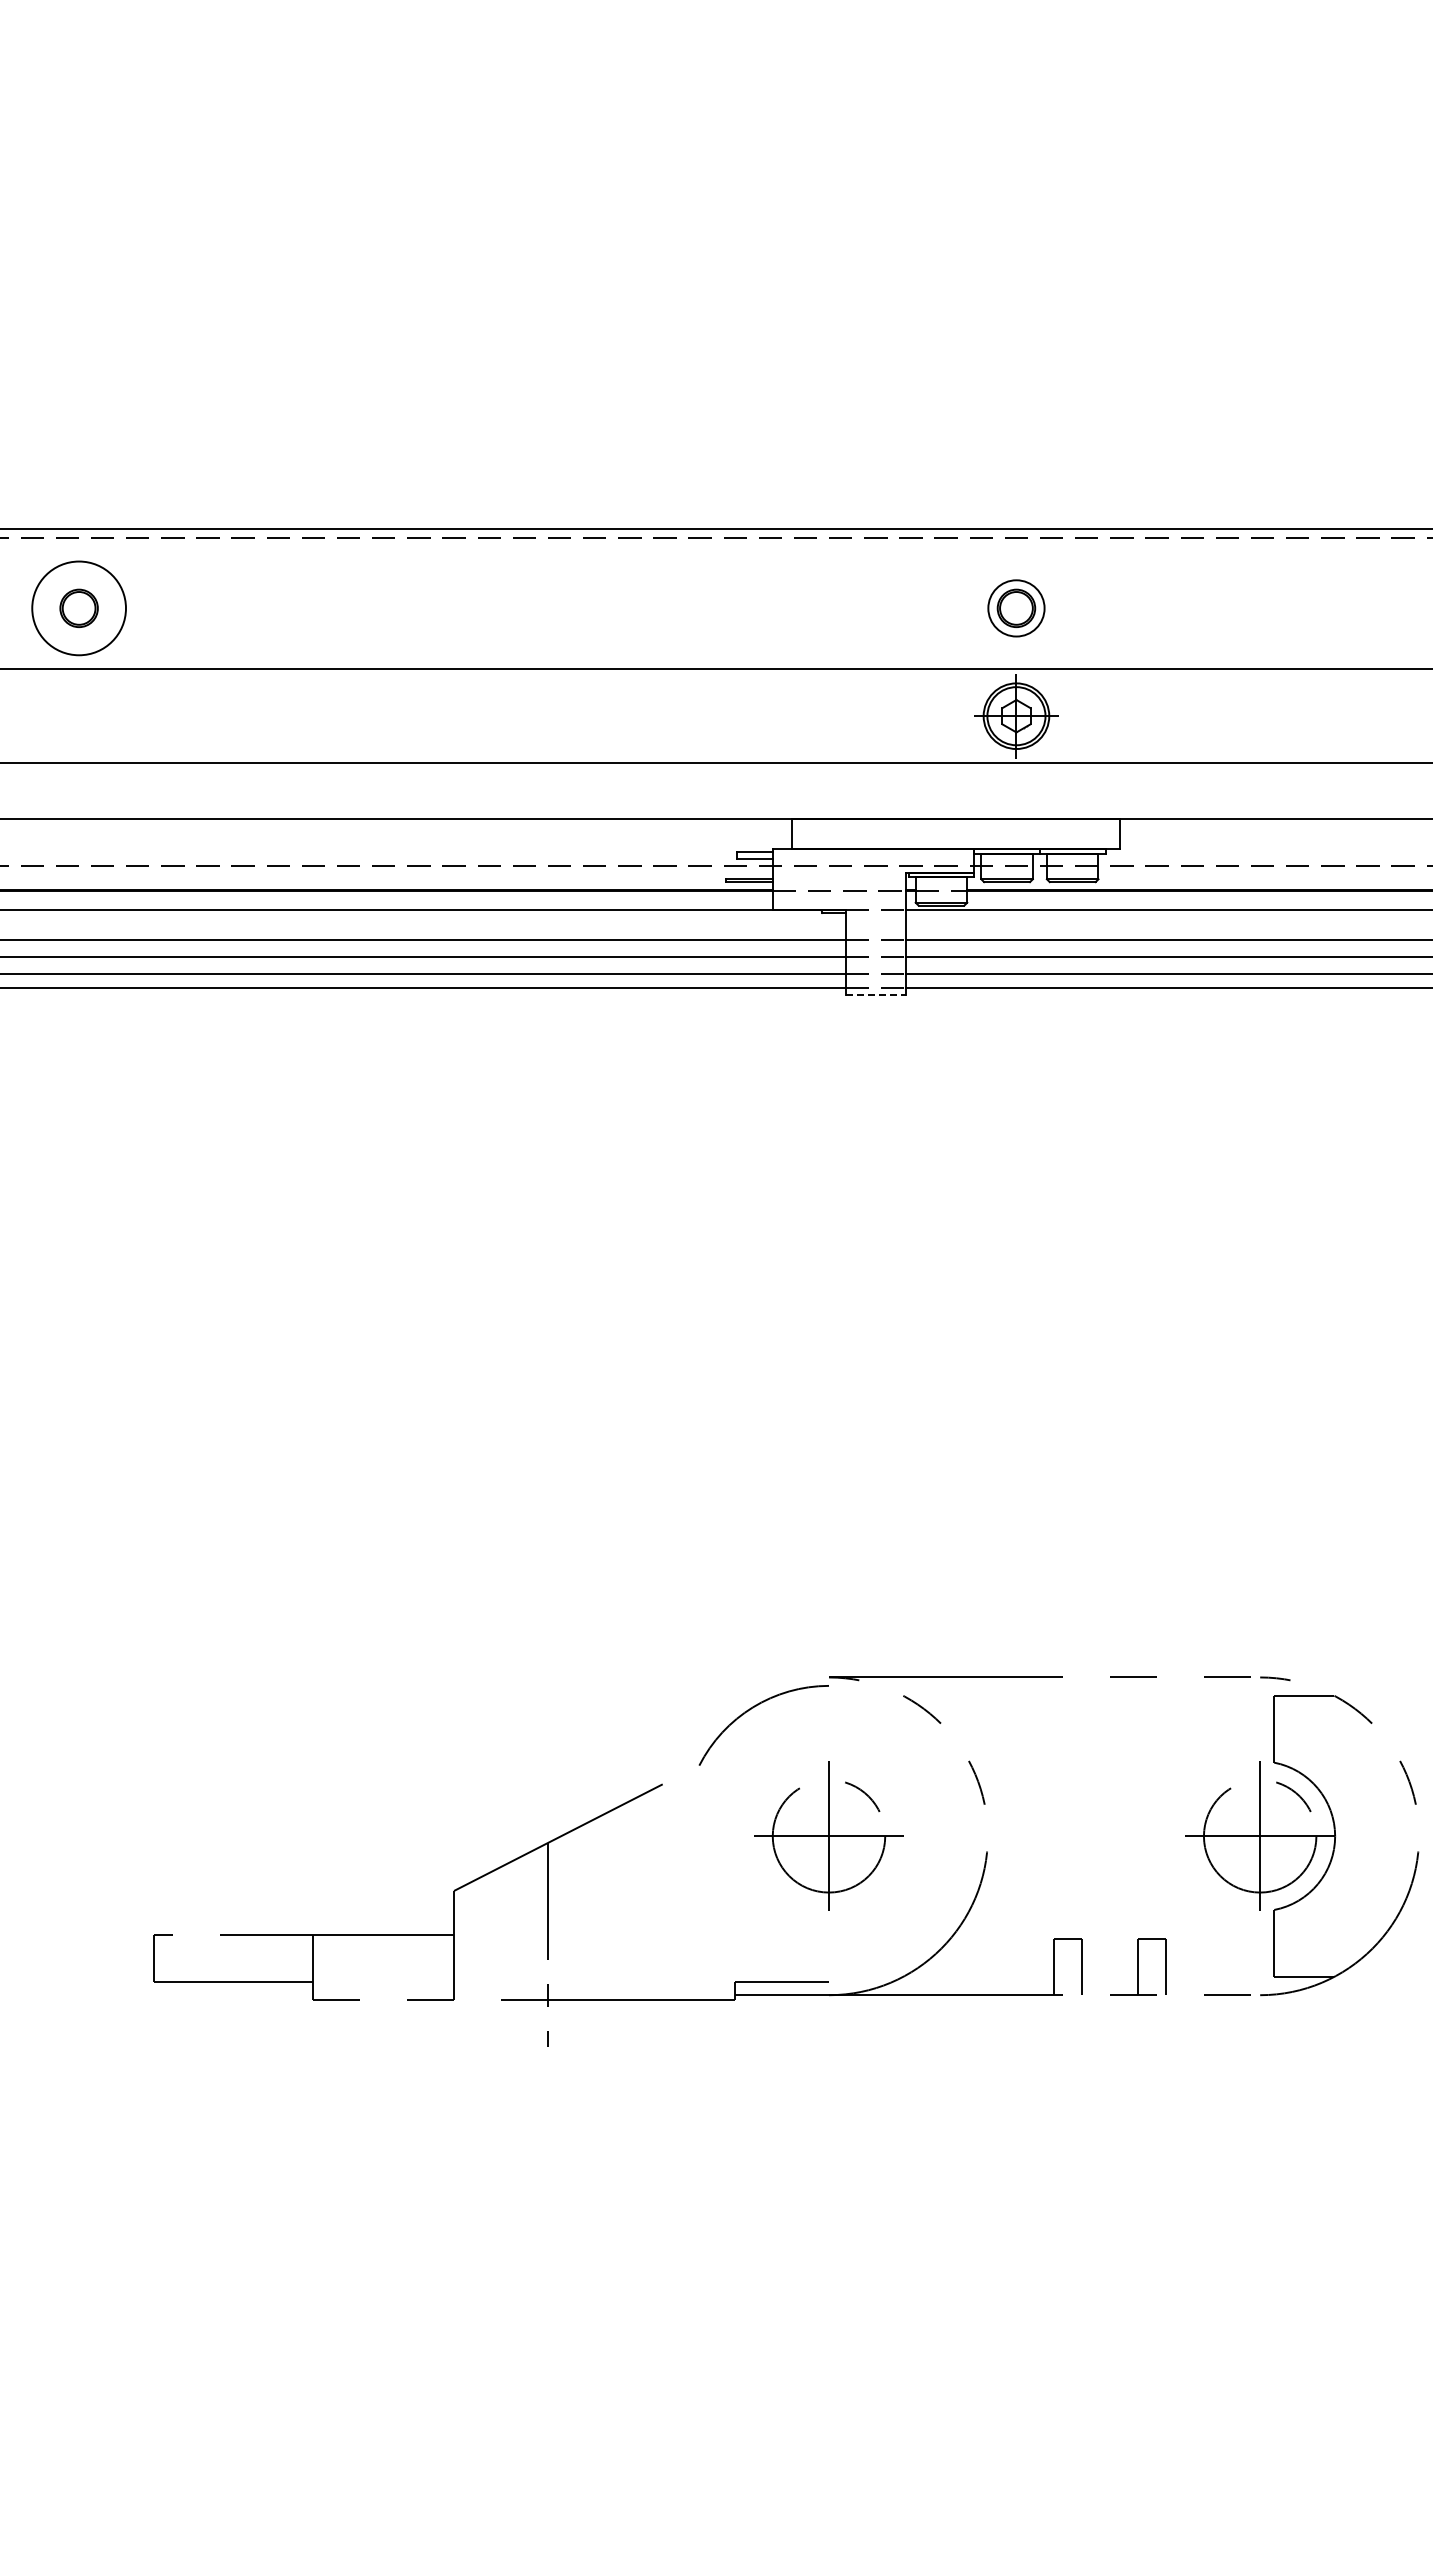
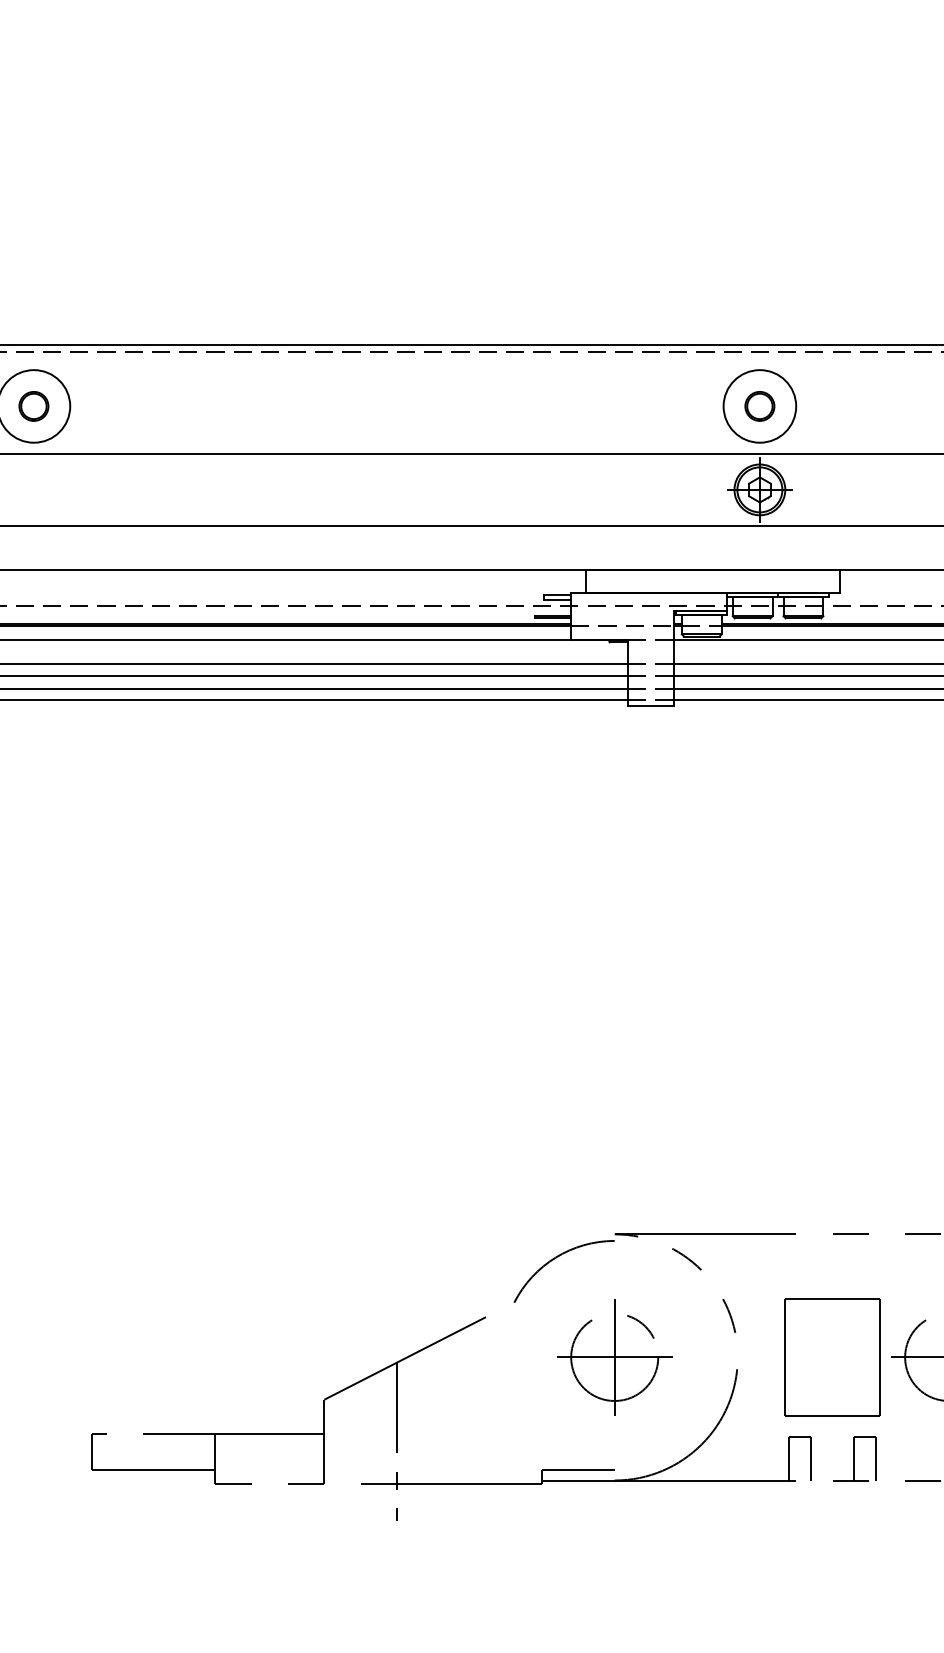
circle: (1016, 608) -> (759, 406), size x1.67
line: (875, 994) -> (650, 705), dashed -> solid
part: (1109, 1835) -> (831, 1356), added

